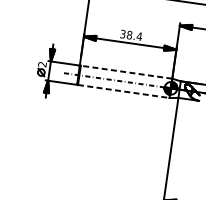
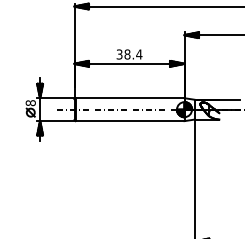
text: (42, 64) -> (30, 103), 2 -> 8
line: (126, 72) -> (129, 98), dashed -> solid
line: (124, 91) -> (130, 121), dashed -> solid

